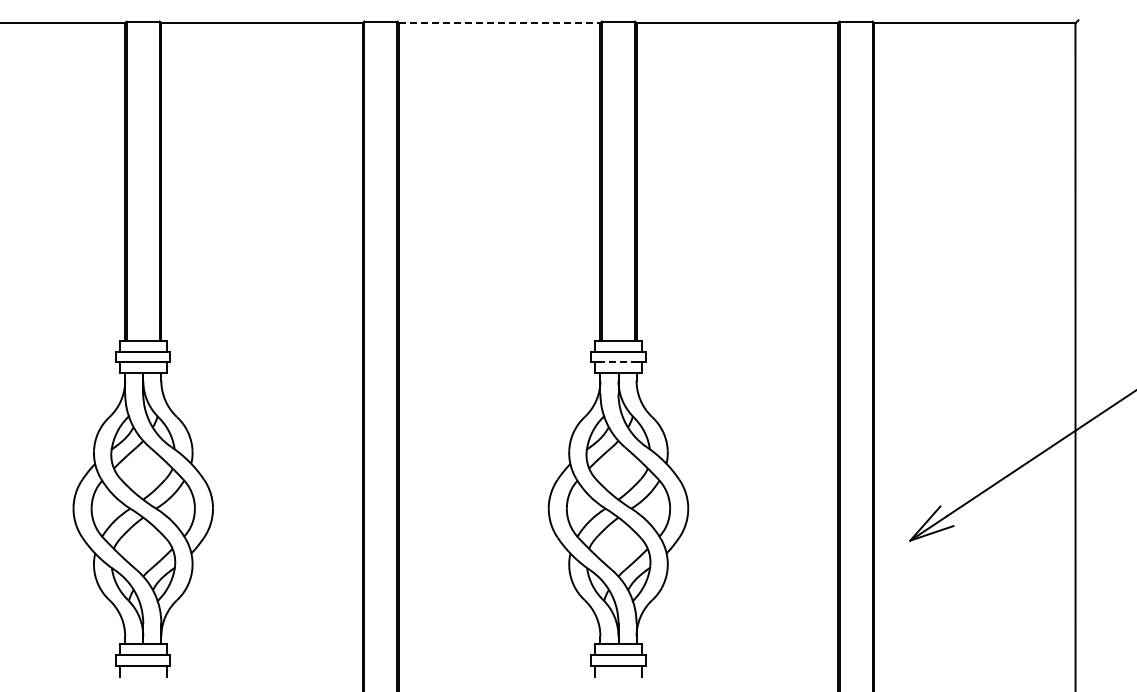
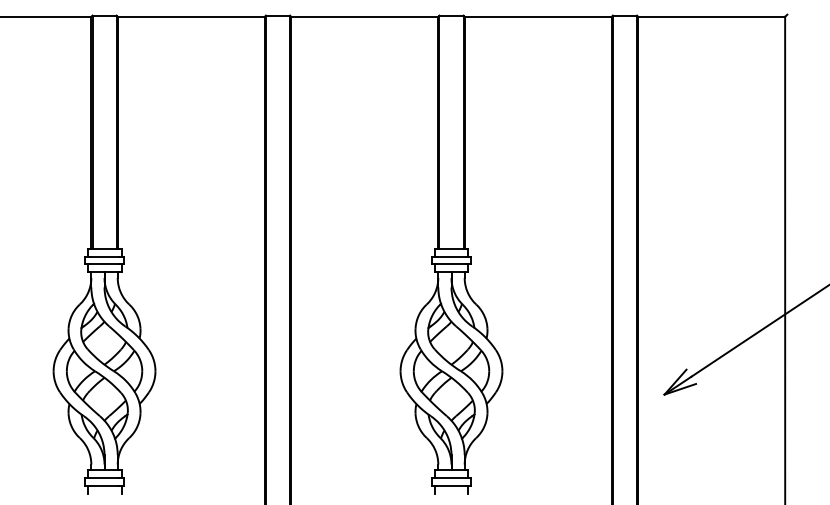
line: (499, 23) -> (364, 17), dashed -> solid
line: (618, 362) -> (451, 264), dashed -> solid

